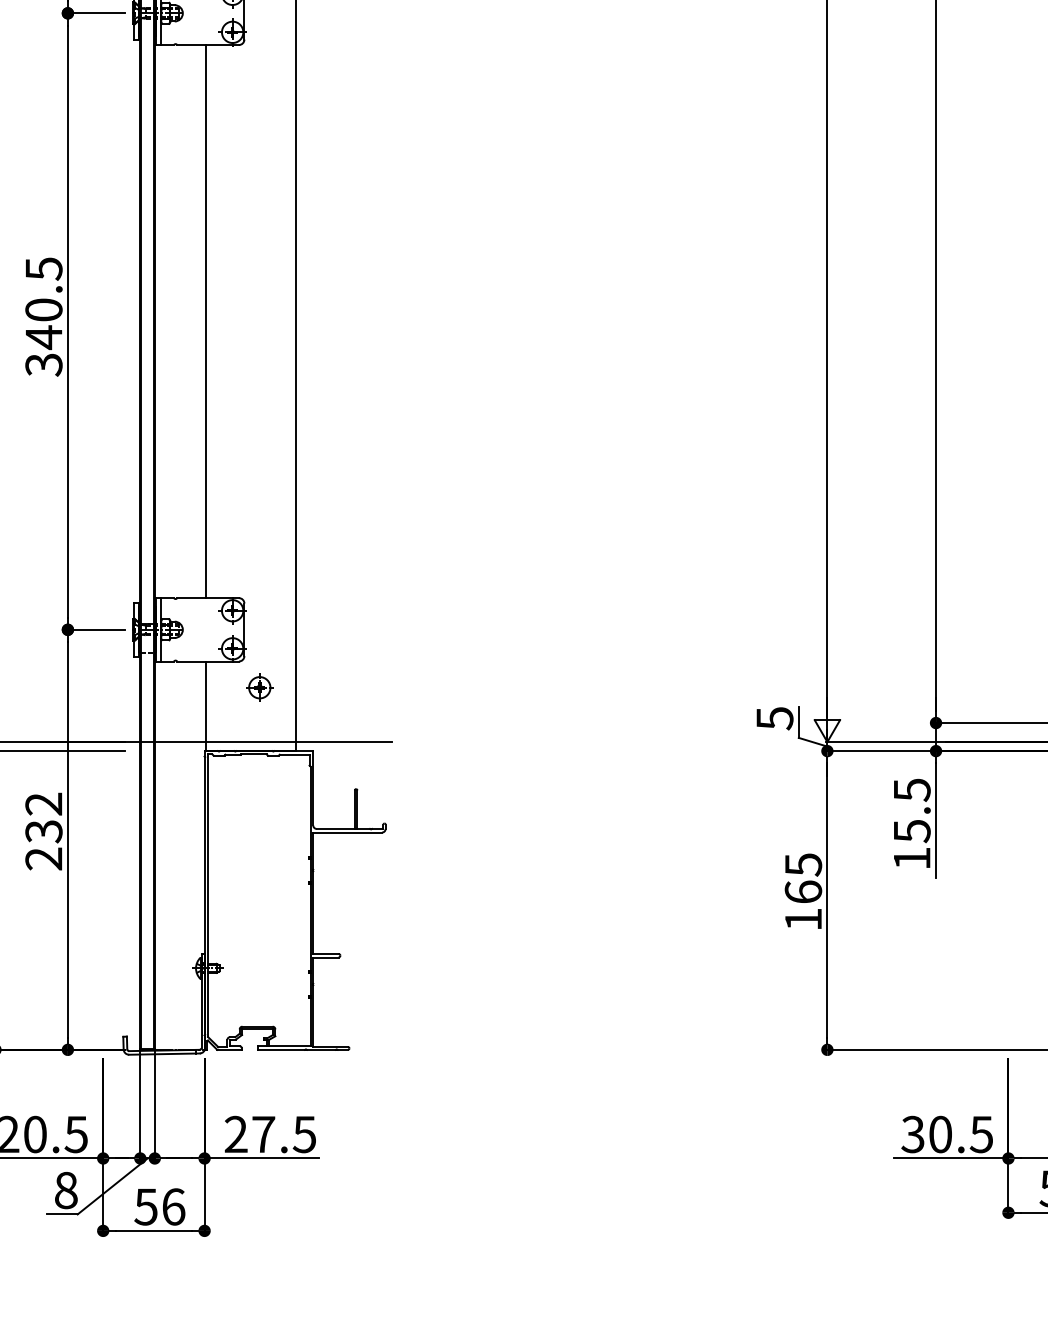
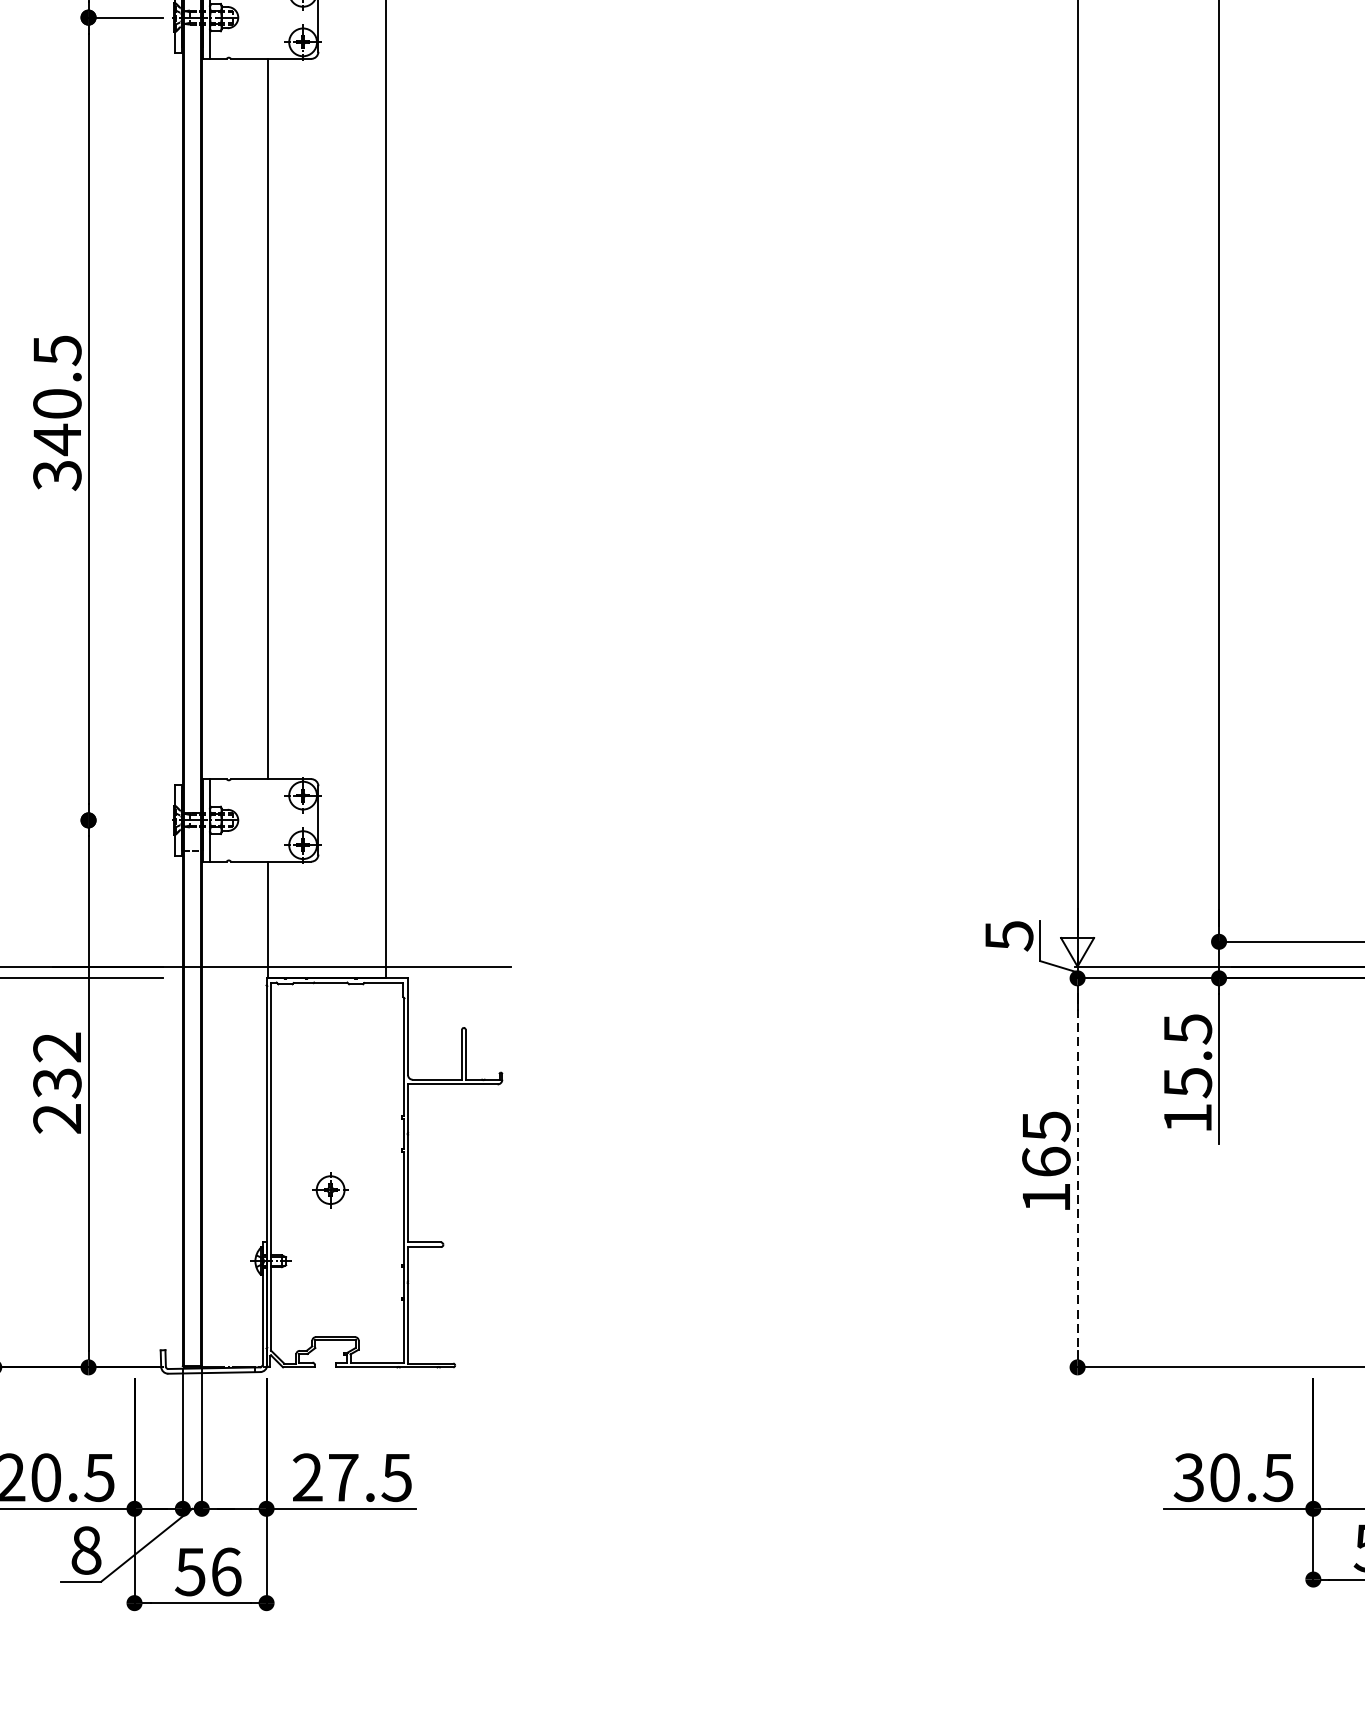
line: (95, 629) -> (124, 819), removed
part: (259, 687) -> (330, 1189), moved
line: (827, 900) -> (1077, 1172), solid -> dashed

